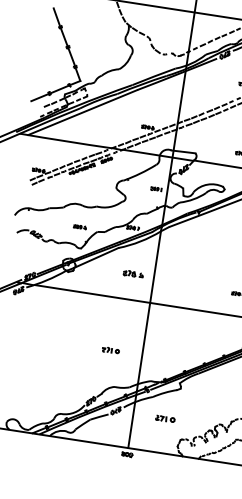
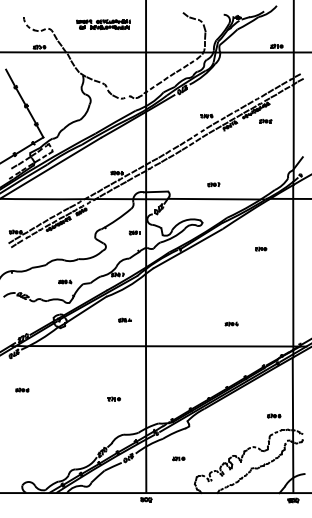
part: (132, 273) -> (124, 319), size x0.62
part: (21, 326) -> (22, 389), added
part: (110, 349) -> (113, 398), size x0.71
part: (165, 418) -> (178, 458), size x0.62

